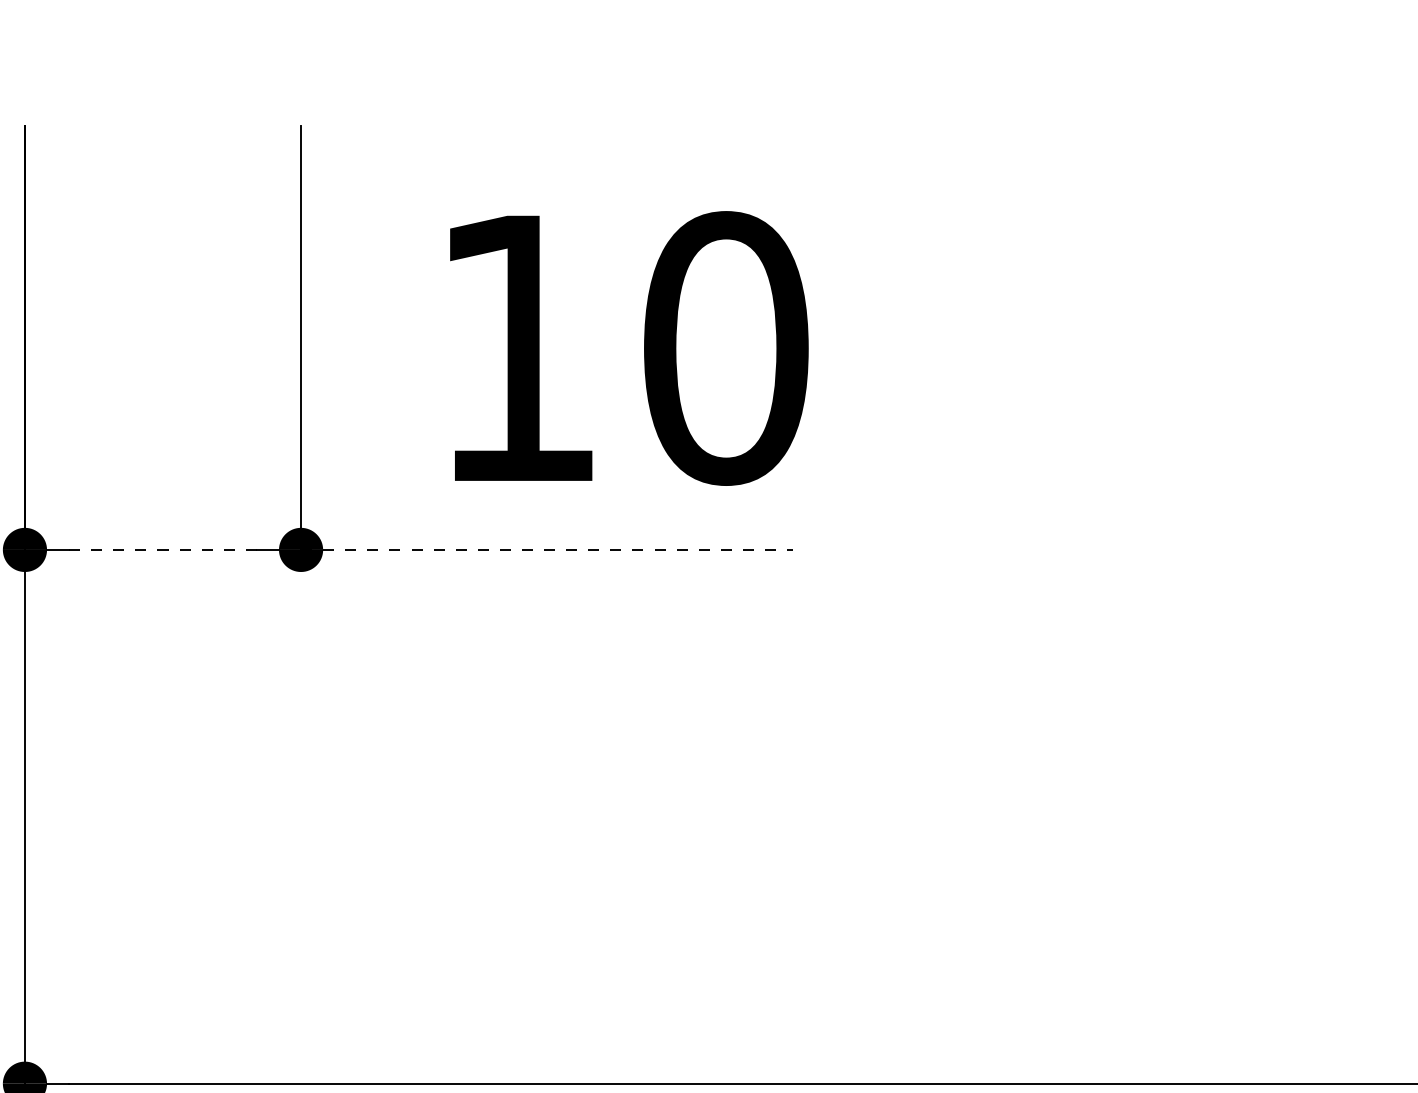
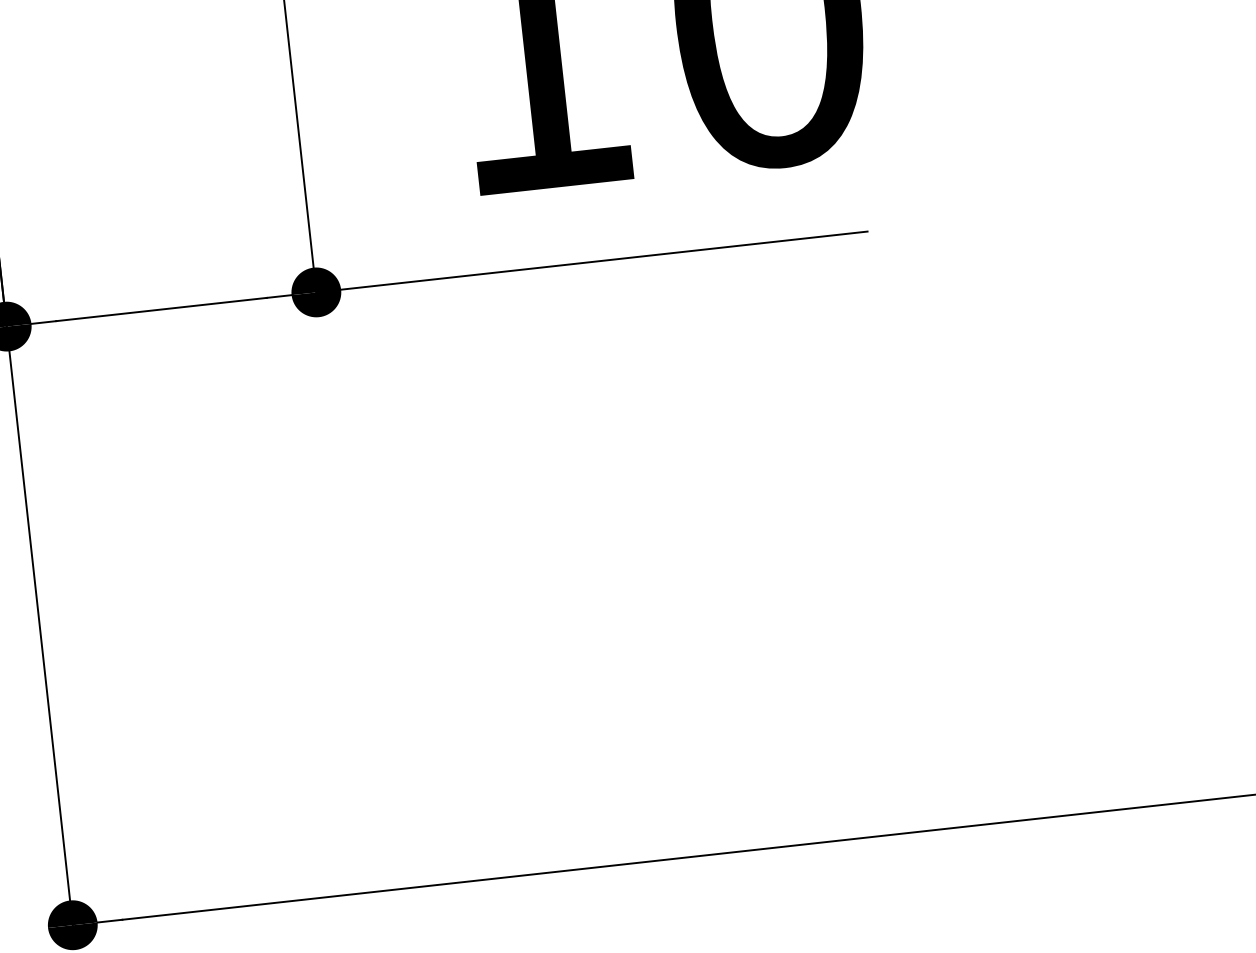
line: (163, 549) -> (162, 308), dashed -> solid
line: (546, 549) -> (591, 261), dashed -> solid

